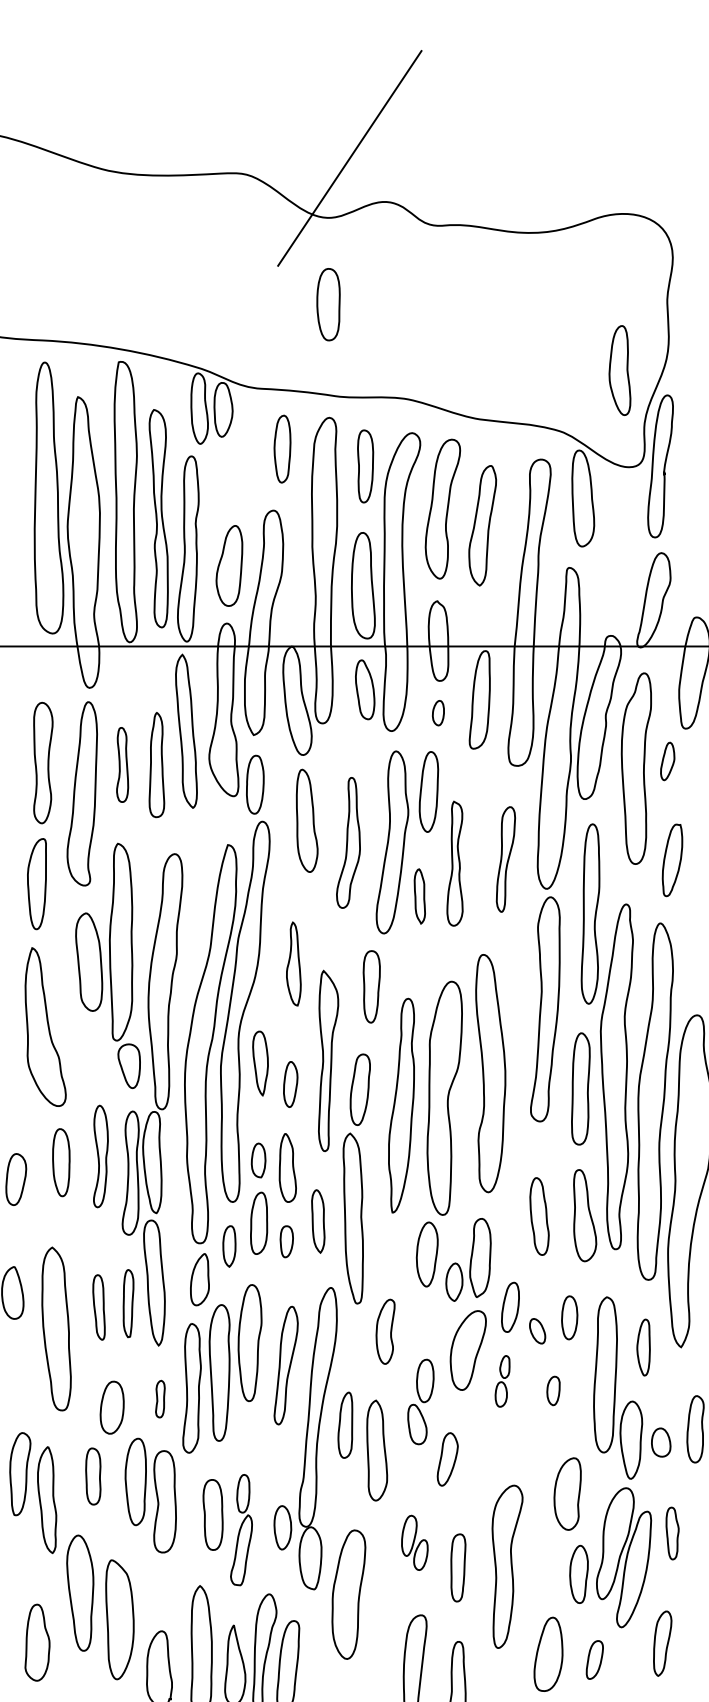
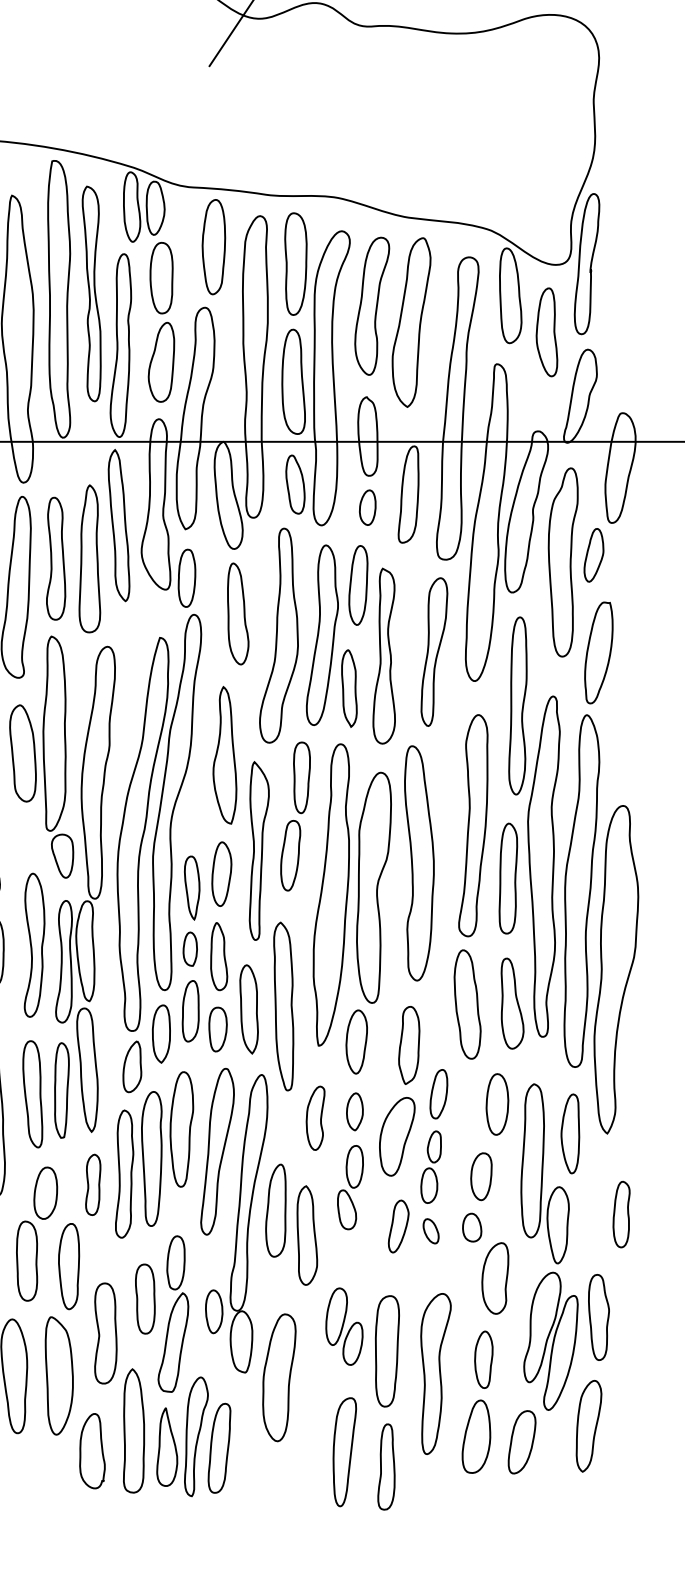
part: (328, 304) -> (161, 277), moved
part: (619, 370) -> (546, 332), moved
part: (282, 448) -> (213, 246), size x1.43
part: (365, 466) -> (295, 264), size x1.43
part: (158, 518) -> (91, 293), moved
part: (482, 525) -> (411, 322), size x1.43
part: (438, 712) -> (367, 507), size x1.43
part: (667, 761) -> (593, 555), size x1.43
part: (122, 764) -> (55, 558), size x1.67
part: (156, 764) -> (89, 558), size x1.43
part: (348, 842) -> (279, 635), size x1.67
part: (505, 859) -> (433, 652), size x1.43
part: (672, 860) -> (598, 653), size x1.43
part: (454, 863) -> (383, 656), size x1.43
part: (419, 896) -> (349, 688), size x1.43
part: (293, 963) -> (224, 754), size x1.67
part: (545, 1009) -> (473, 825), moved
part: (260, 1063) -> (192, 888), moved
part: (290, 1084) -> (221, 874), size x1.43
part: (359, 1089) -> (289, 855), moved
part: (401, 1105) -> (331, 894), size x1.43
part: (100, 1156) -> (34, 945), size x1.43
part: (539, 1216) -> (467, 1004), size x1.43
part: (318, 1221) -> (249, 1009), size x1.43
part: (286, 1241) -> (217, 1029), size x1.43
part: (229, 1246) -> (161, 1034), size x1.43
part: (454, 1281) -> (355, 1111), moved
part: (128, 1303) -> (61, 1090), size x1.43
part: (98, 1307) -> (32, 1094), size x1.67
part: (569, 1317) -> (497, 1104), size x1.43
part: (537, 1331) -> (431, 1231), moved
part: (643, 1347) -> (570, 1133), size x1.43
part: (285, 1365) -> (216, 1151), size x1.43
part: (502, 1381) -> (431, 1167), size x1.43
part: (553, 1390) -> (481, 1176), size x1.67
part: (160, 1398) -> (93, 1184), size x1.67
part: (345, 1424) -> (276, 1209), size x1.43
part: (661, 1442) -> (472, 1227), moved
part: (447, 1459) -> (398, 1226), moved
part: (93, 1476) -> (27, 1261), size x1.43
part: (164, 1501) -> (105, 1333), moved
part: (241, 1529) -> (173, 1313), size x1.43
part: (672, 1533) -> (598, 1317), size x1.67
part: (414, 1542) -> (344, 1326), size x1.43
part: (507, 1566) -> (435, 1373), moved
part: (458, 1567) -> (387, 1350), size x1.67
part: (578, 1573) -> (483, 1358), moved
part: (119, 1619) -> (58, 1375), moved
part: (662, 1643) -> (588, 1425), size x1.43
part: (594, 1659) -> (521, 1441), size x1.67

